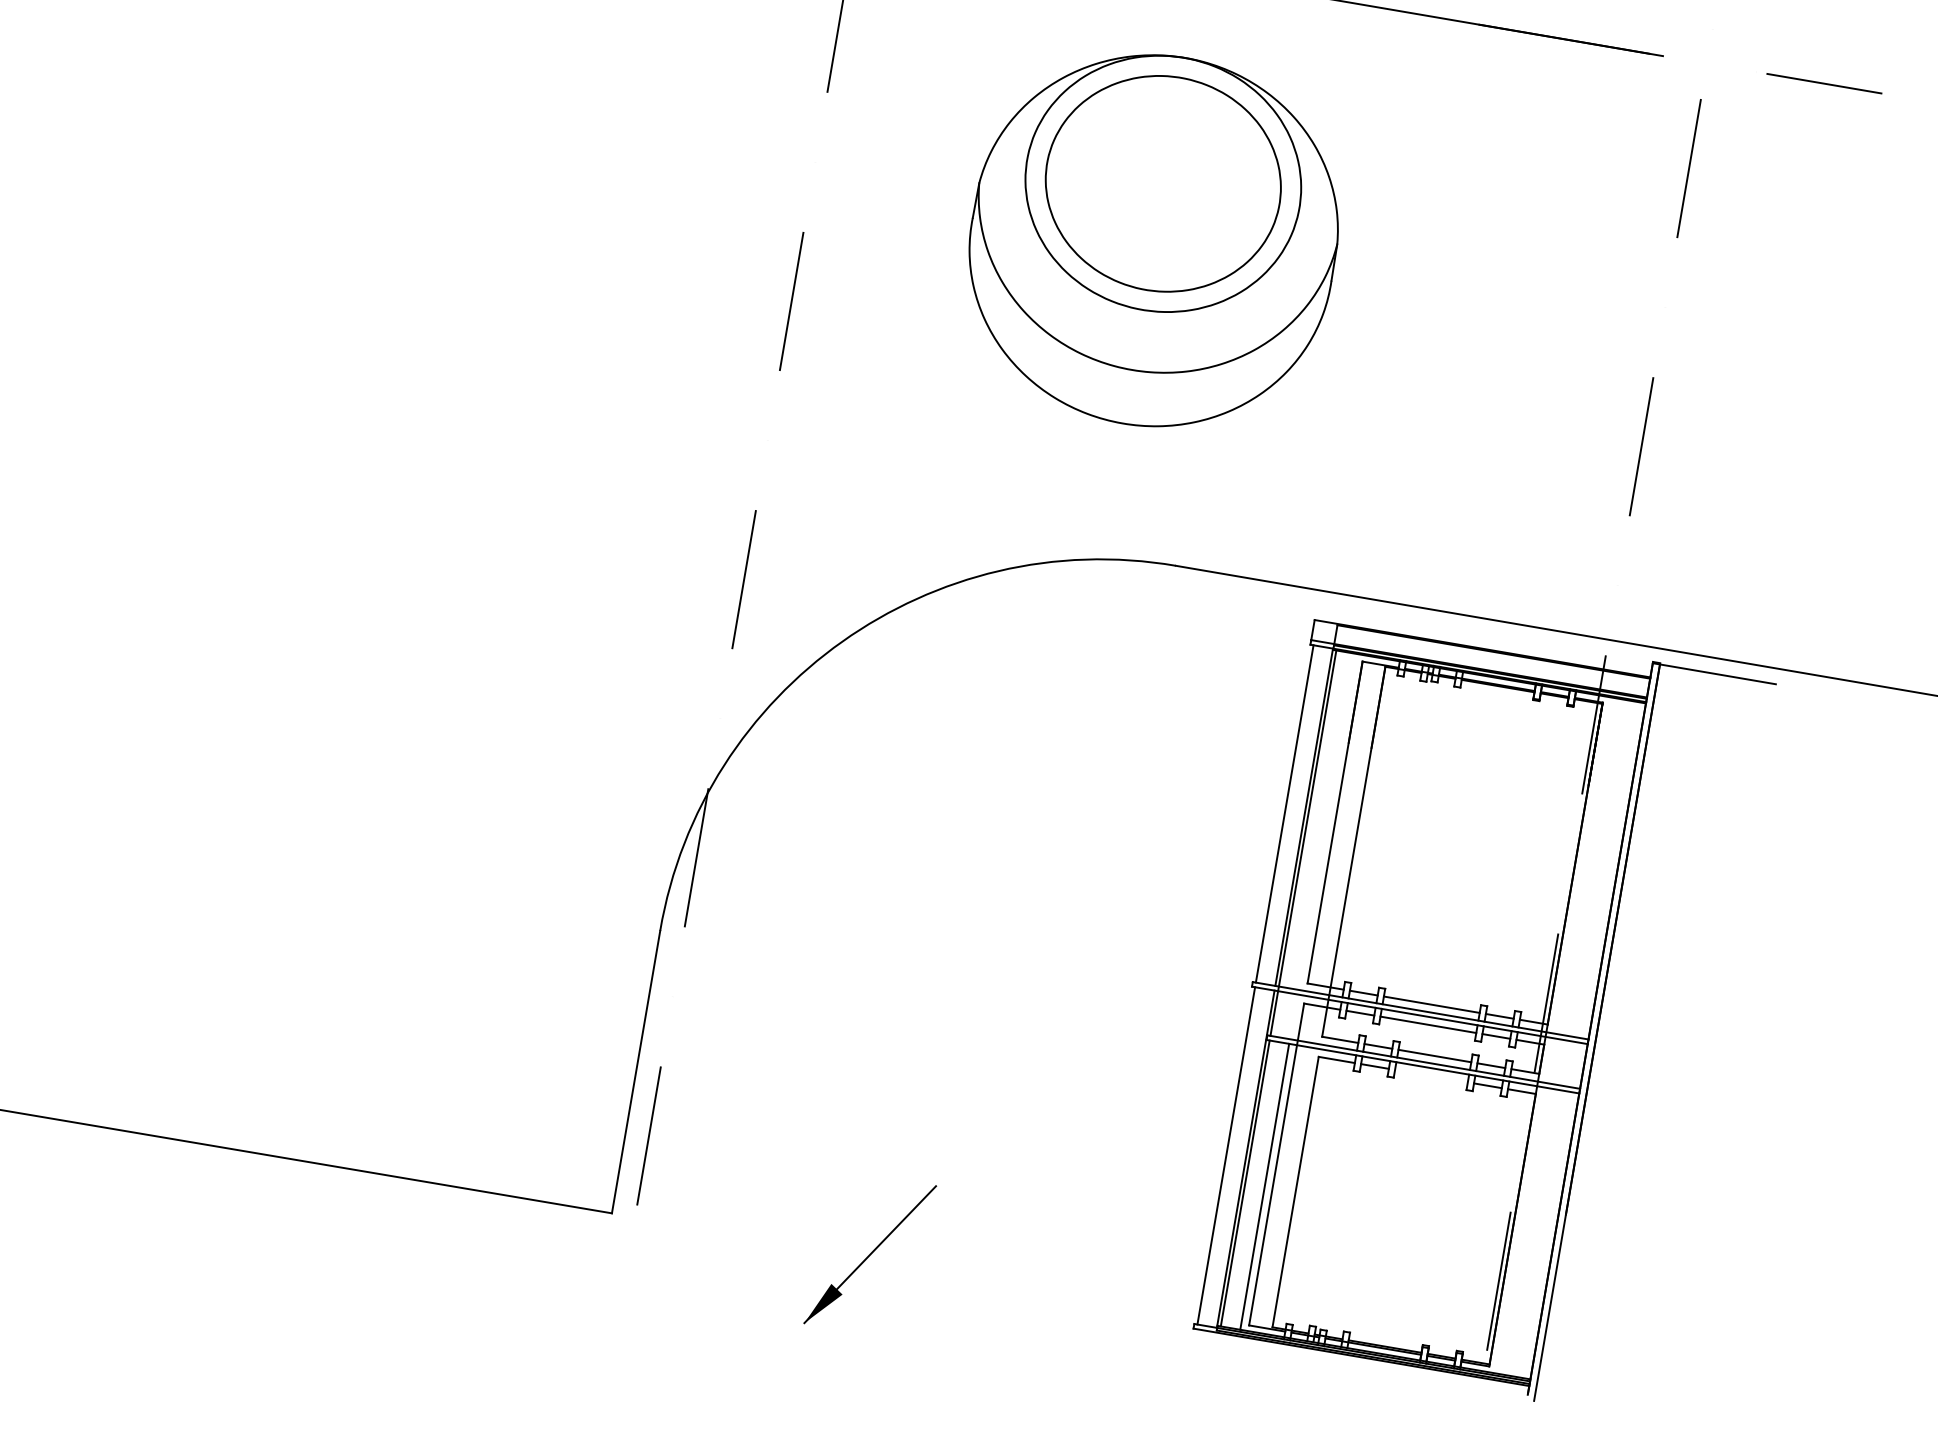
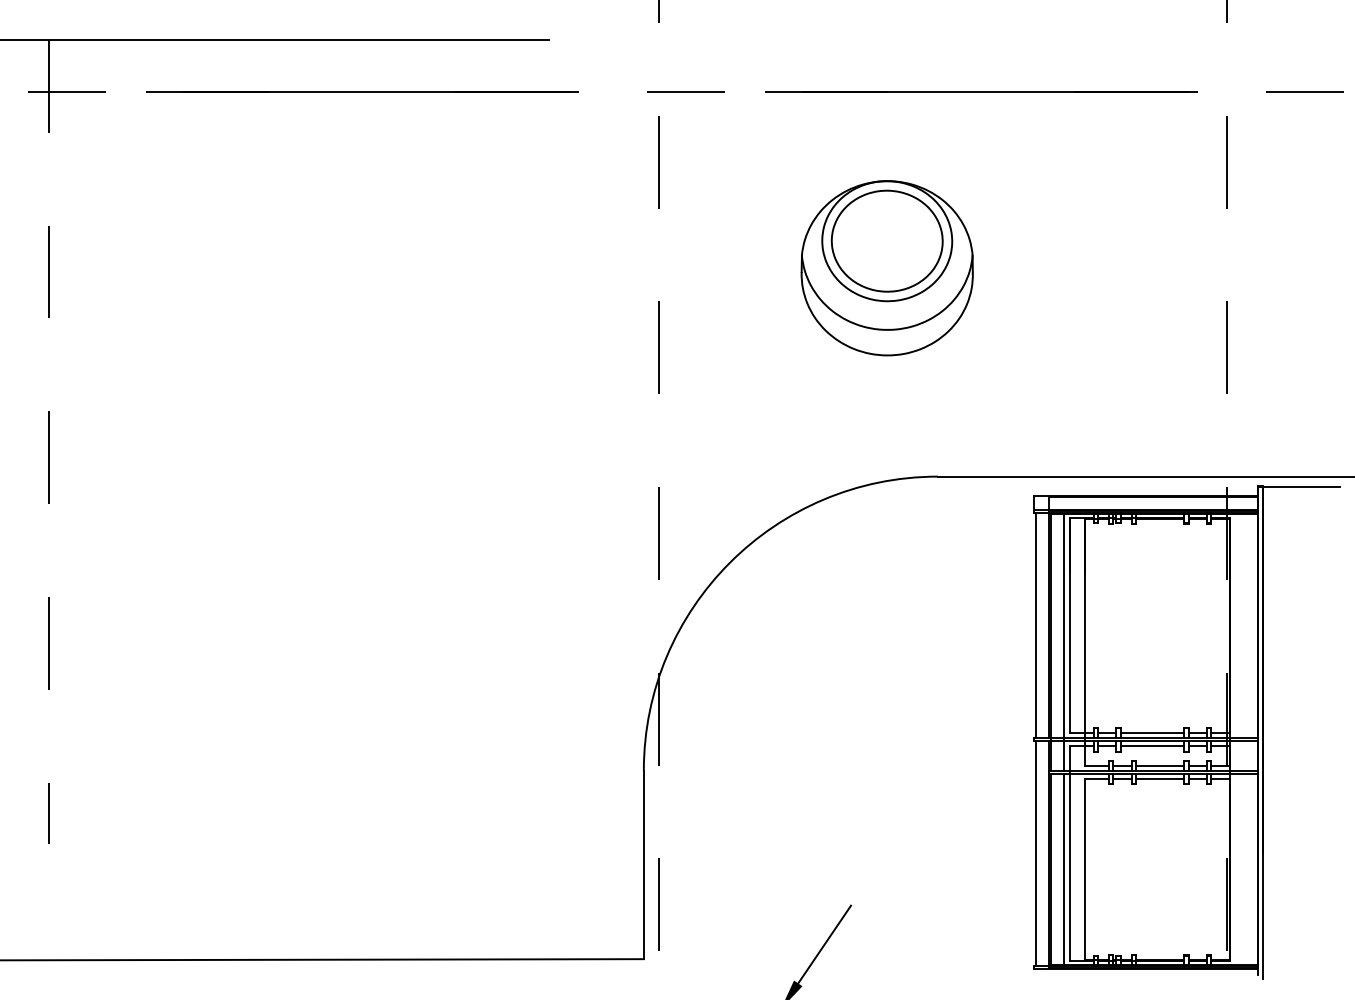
part: (1152, 240) -> (886, 268), size x0.71
line: (1323, 846) -> (1064, 642), added
line: (1430, 1076) -> (1159, 779), added

